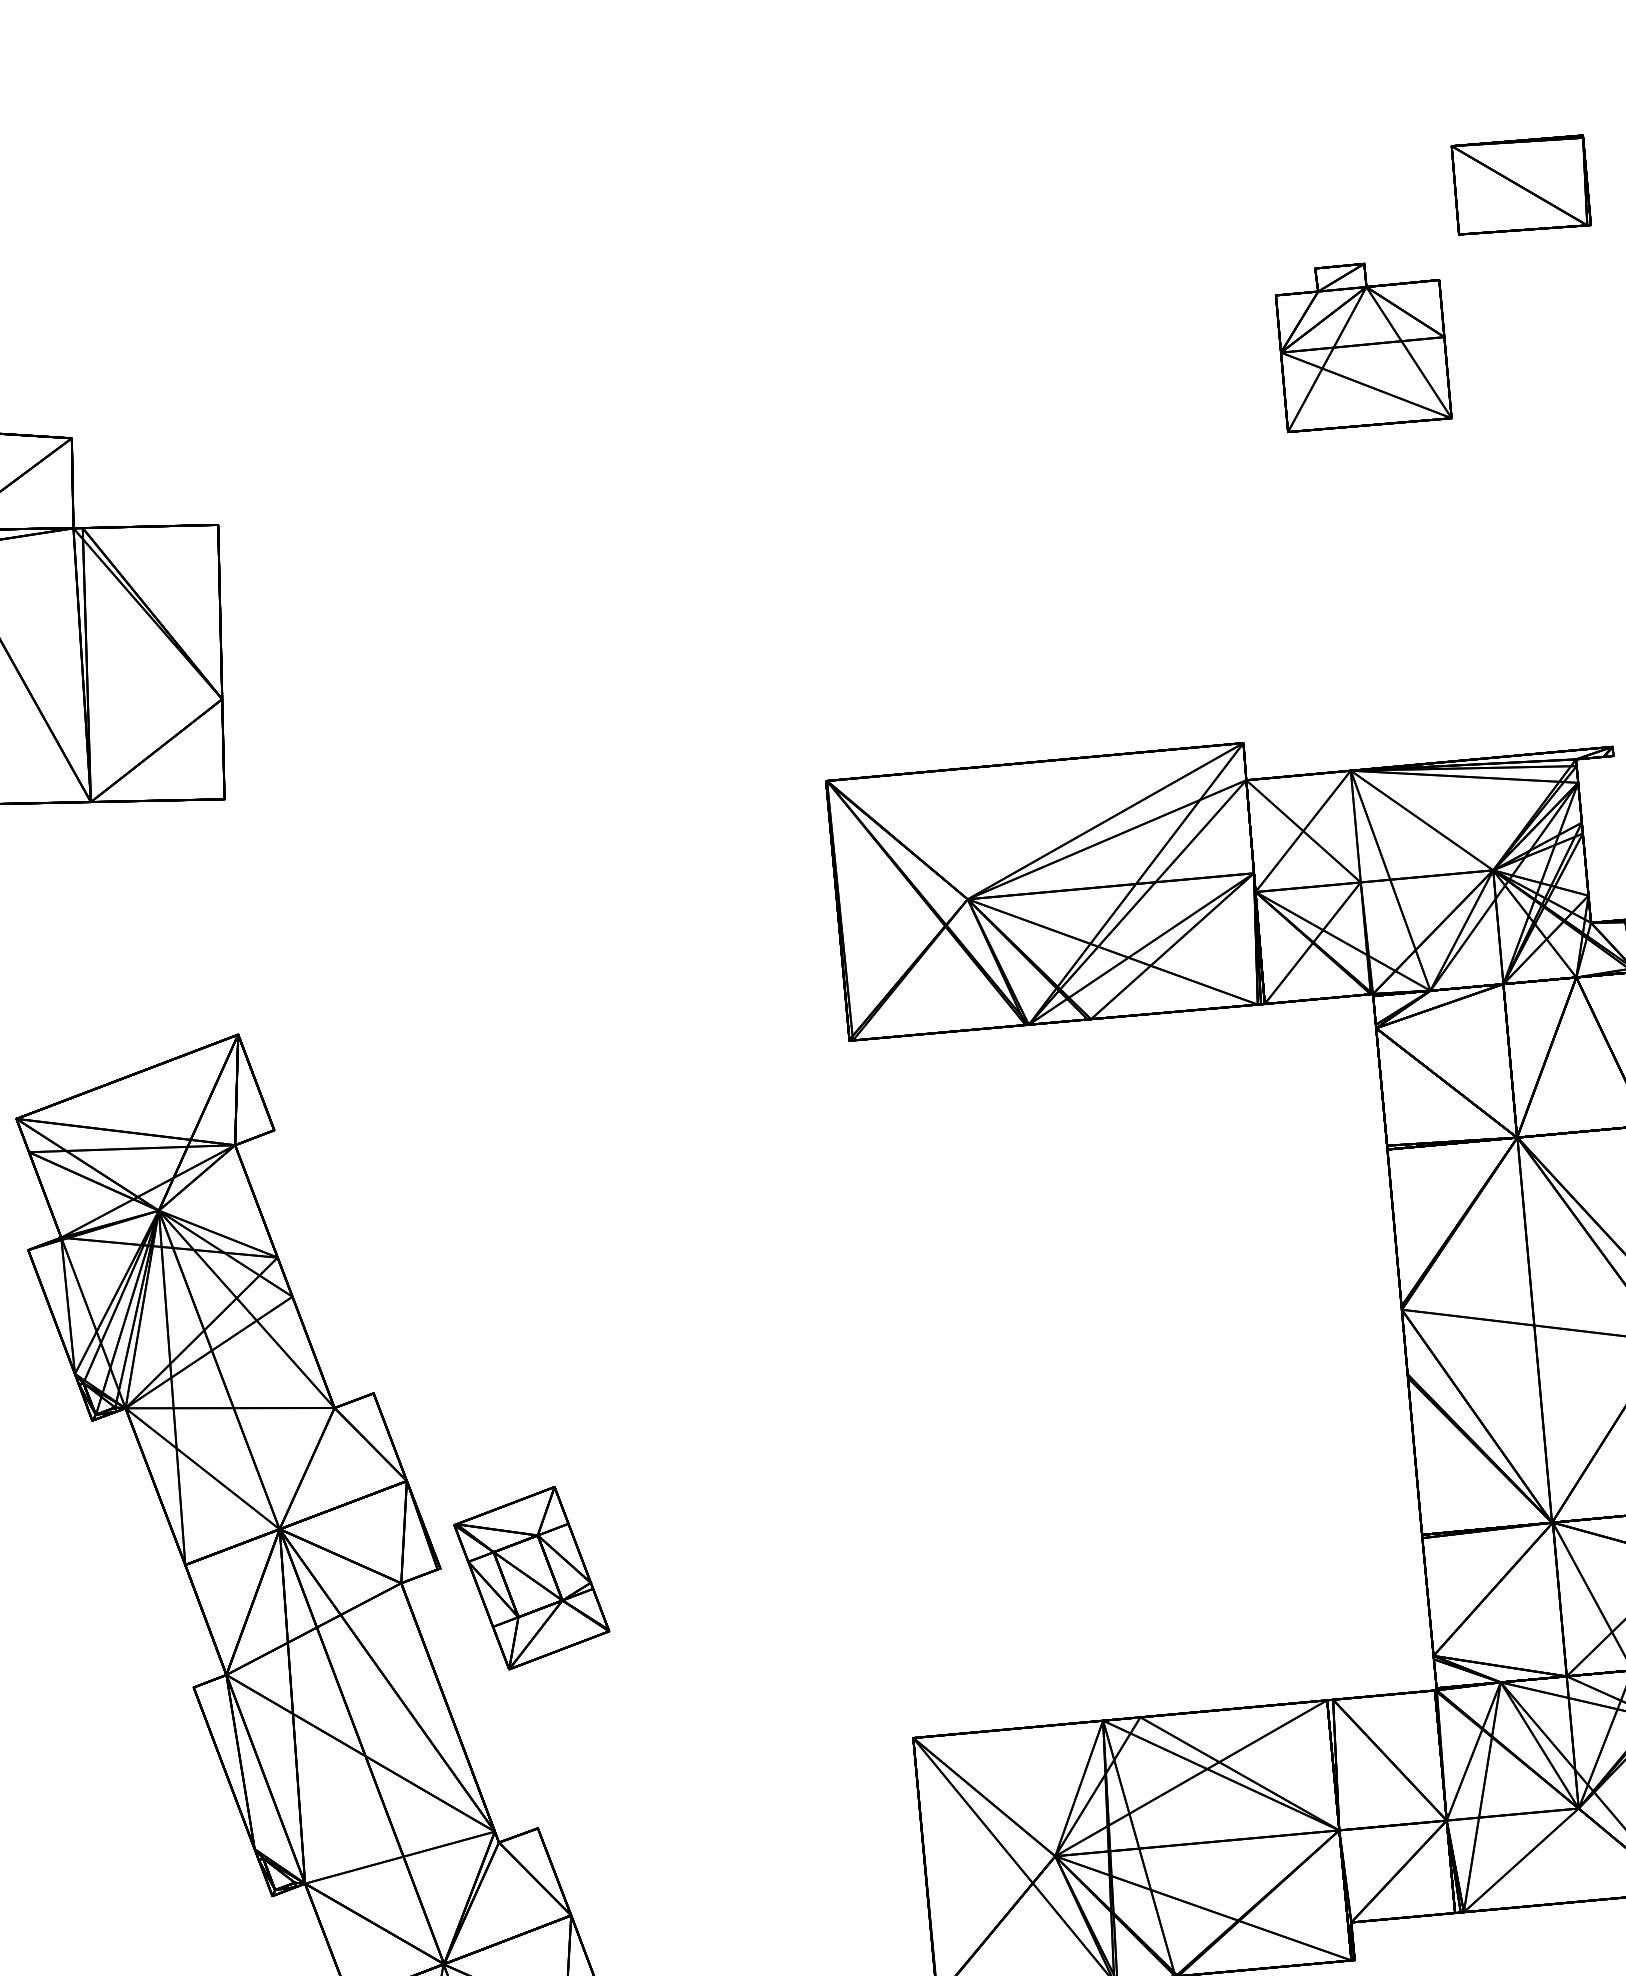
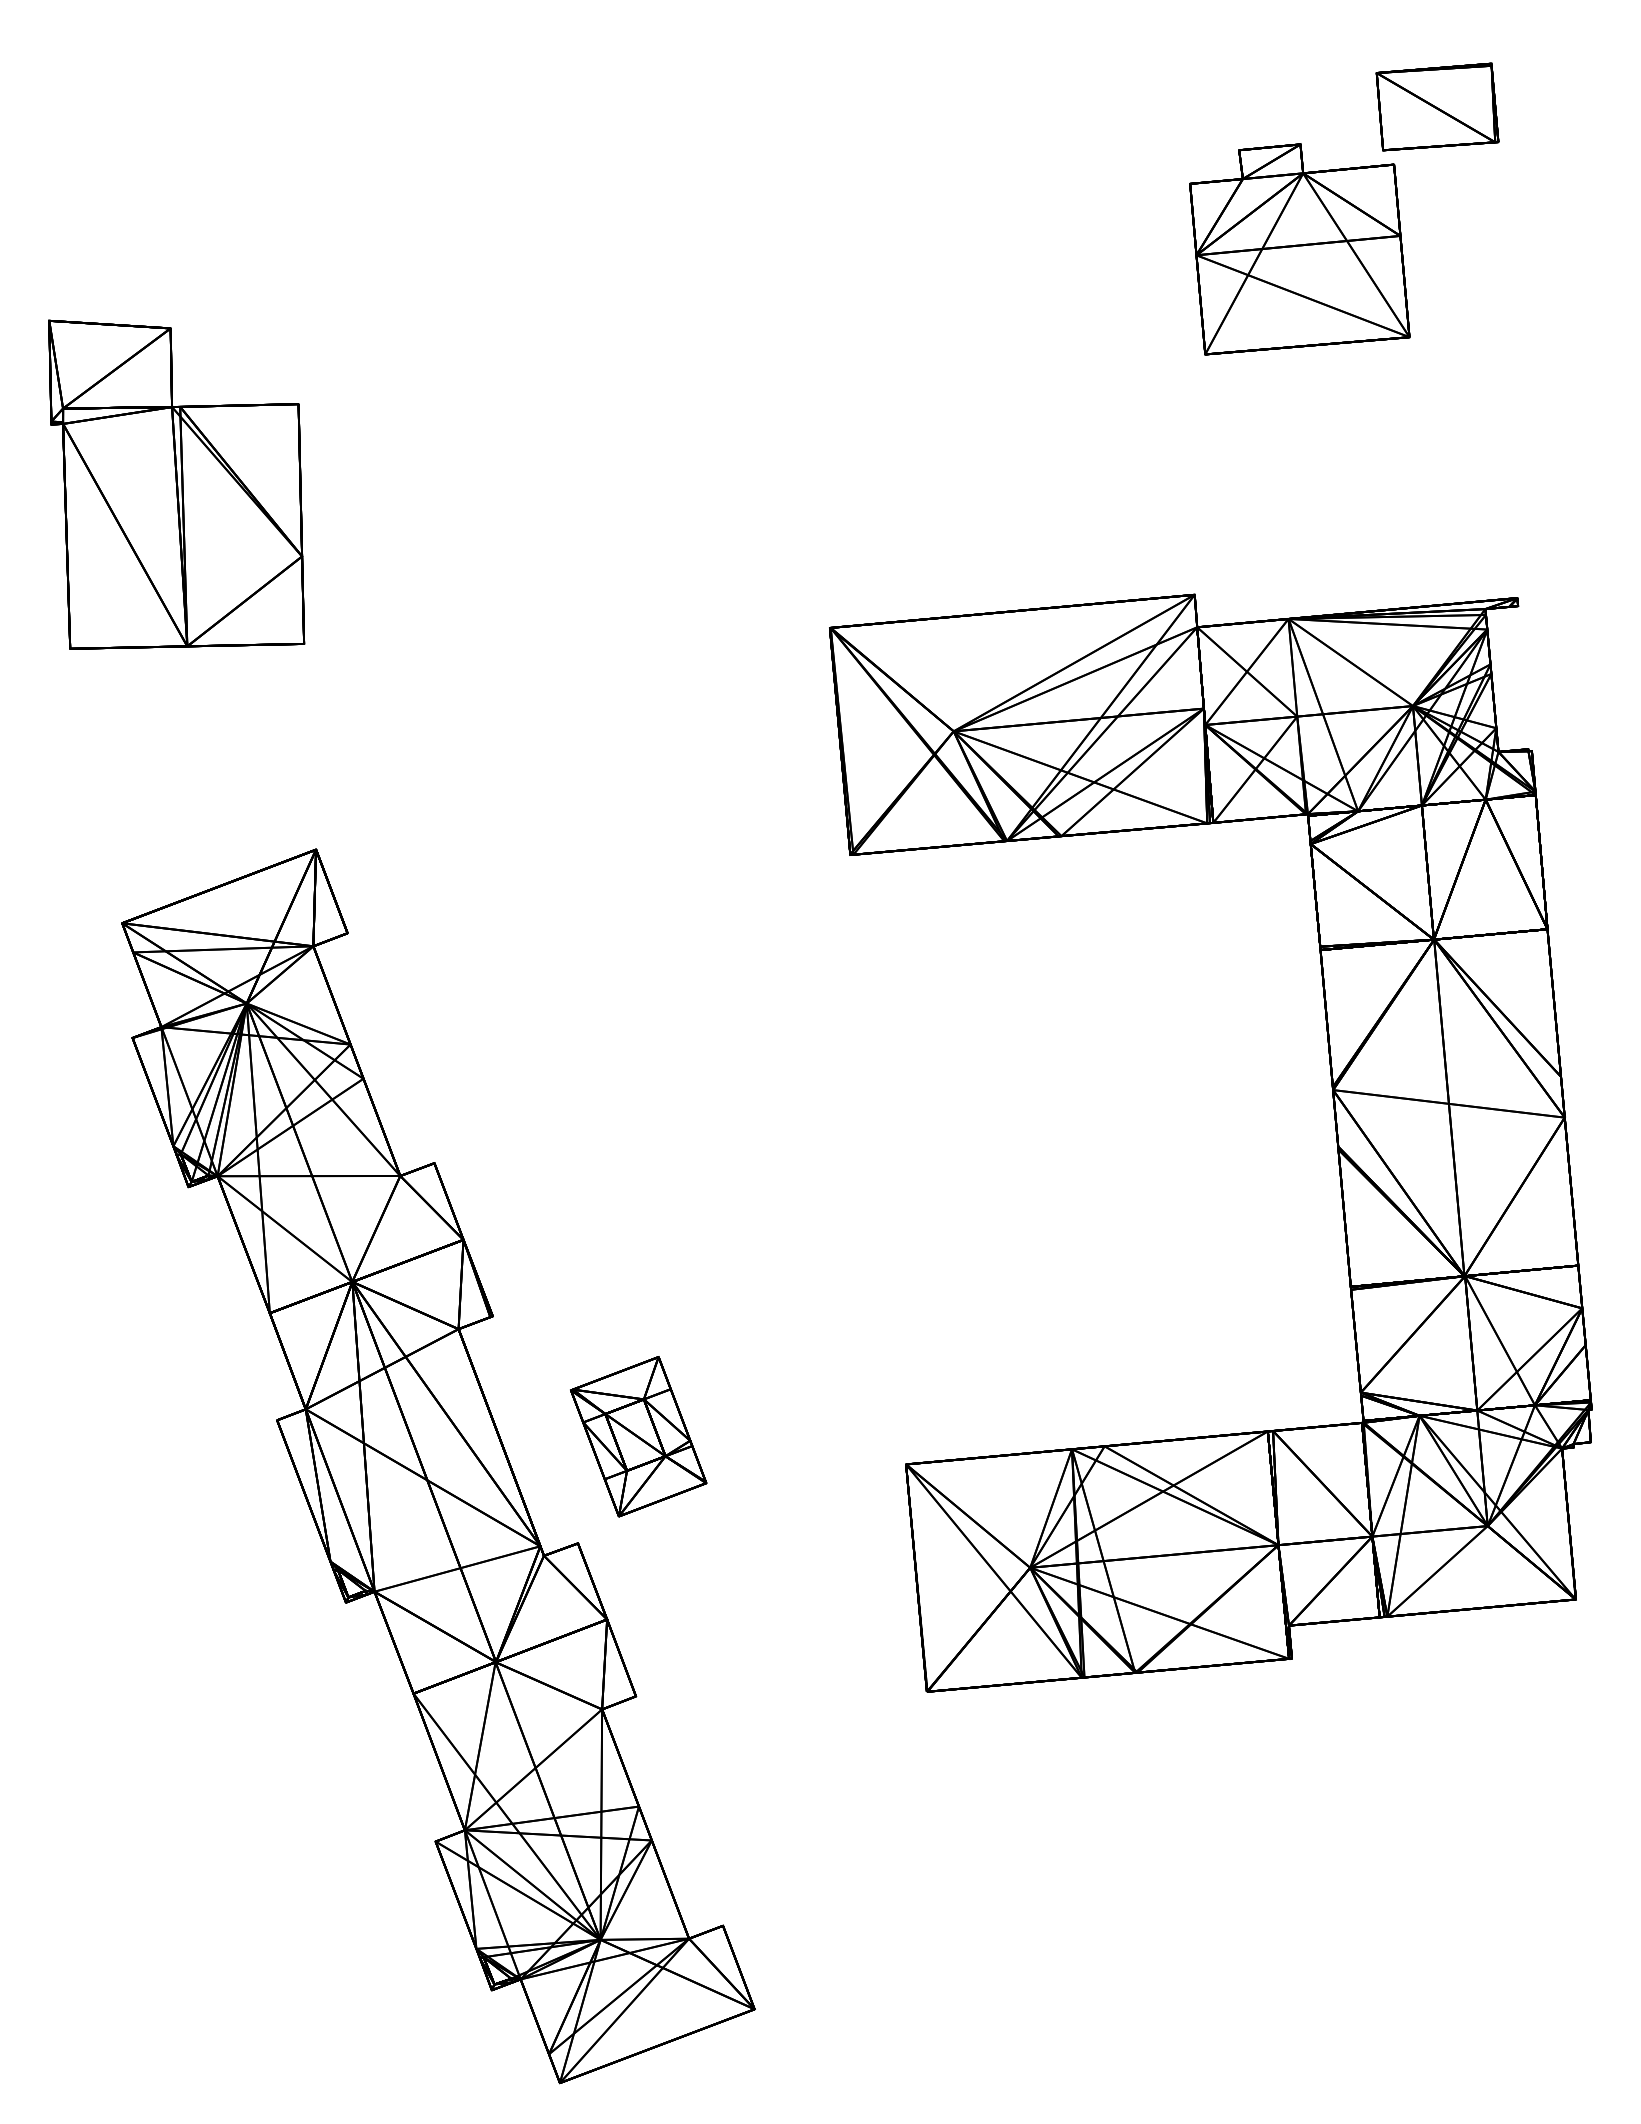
part: (1363, 348) -> (1299, 249), size x1.43
part: (531, 1577) -> (638, 1436), moved

